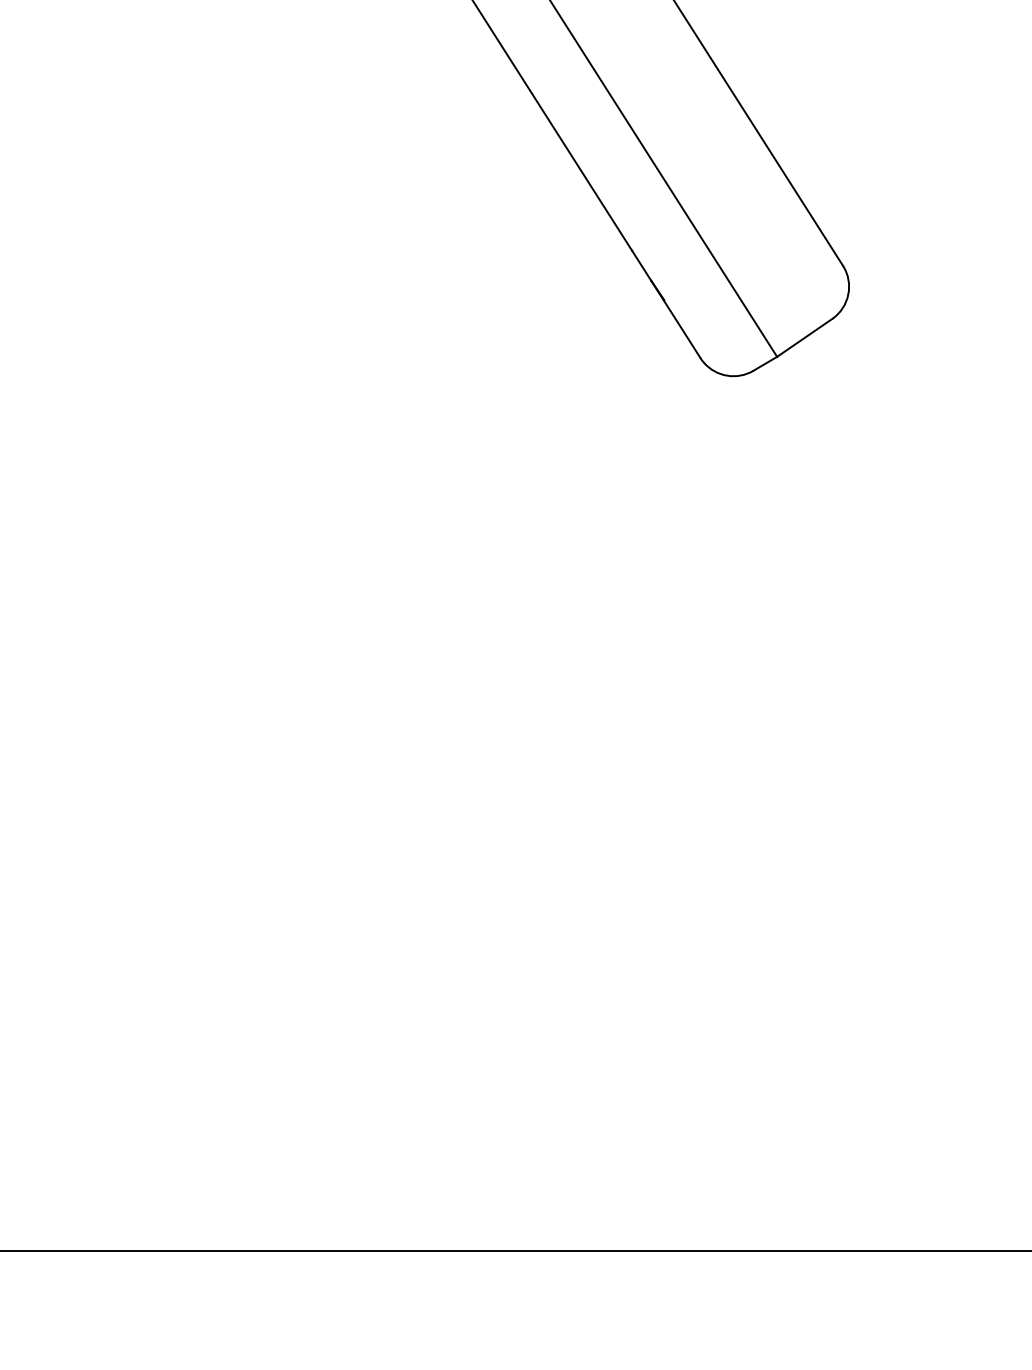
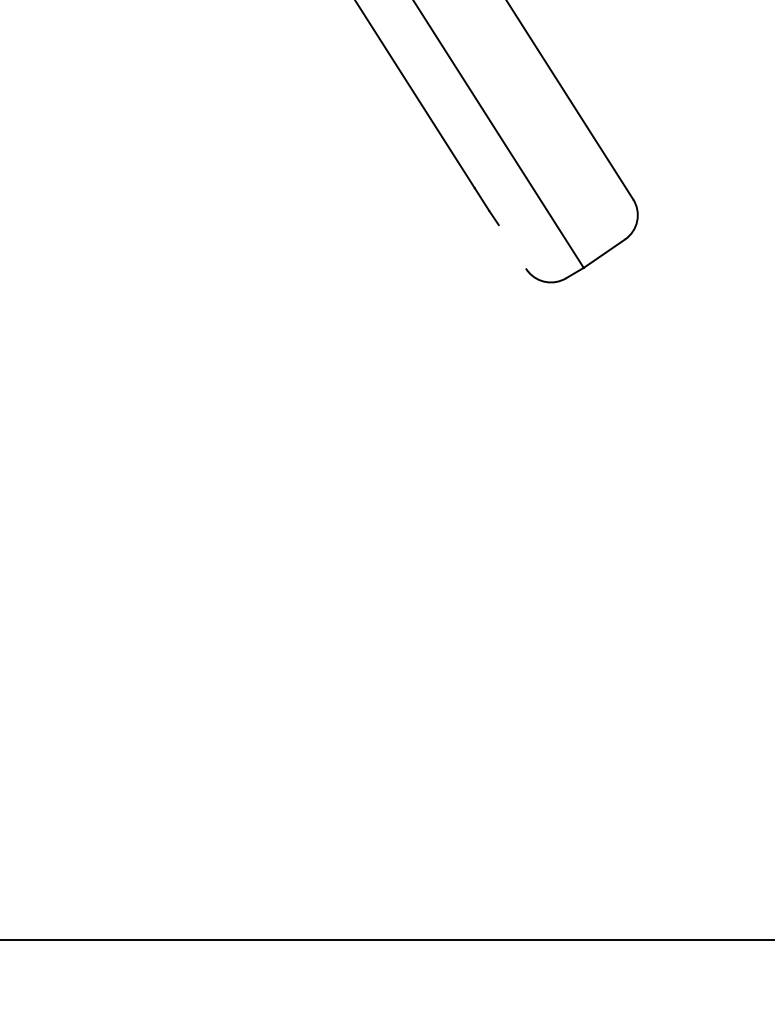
line: (675, 318) -> (507, 239), removed

